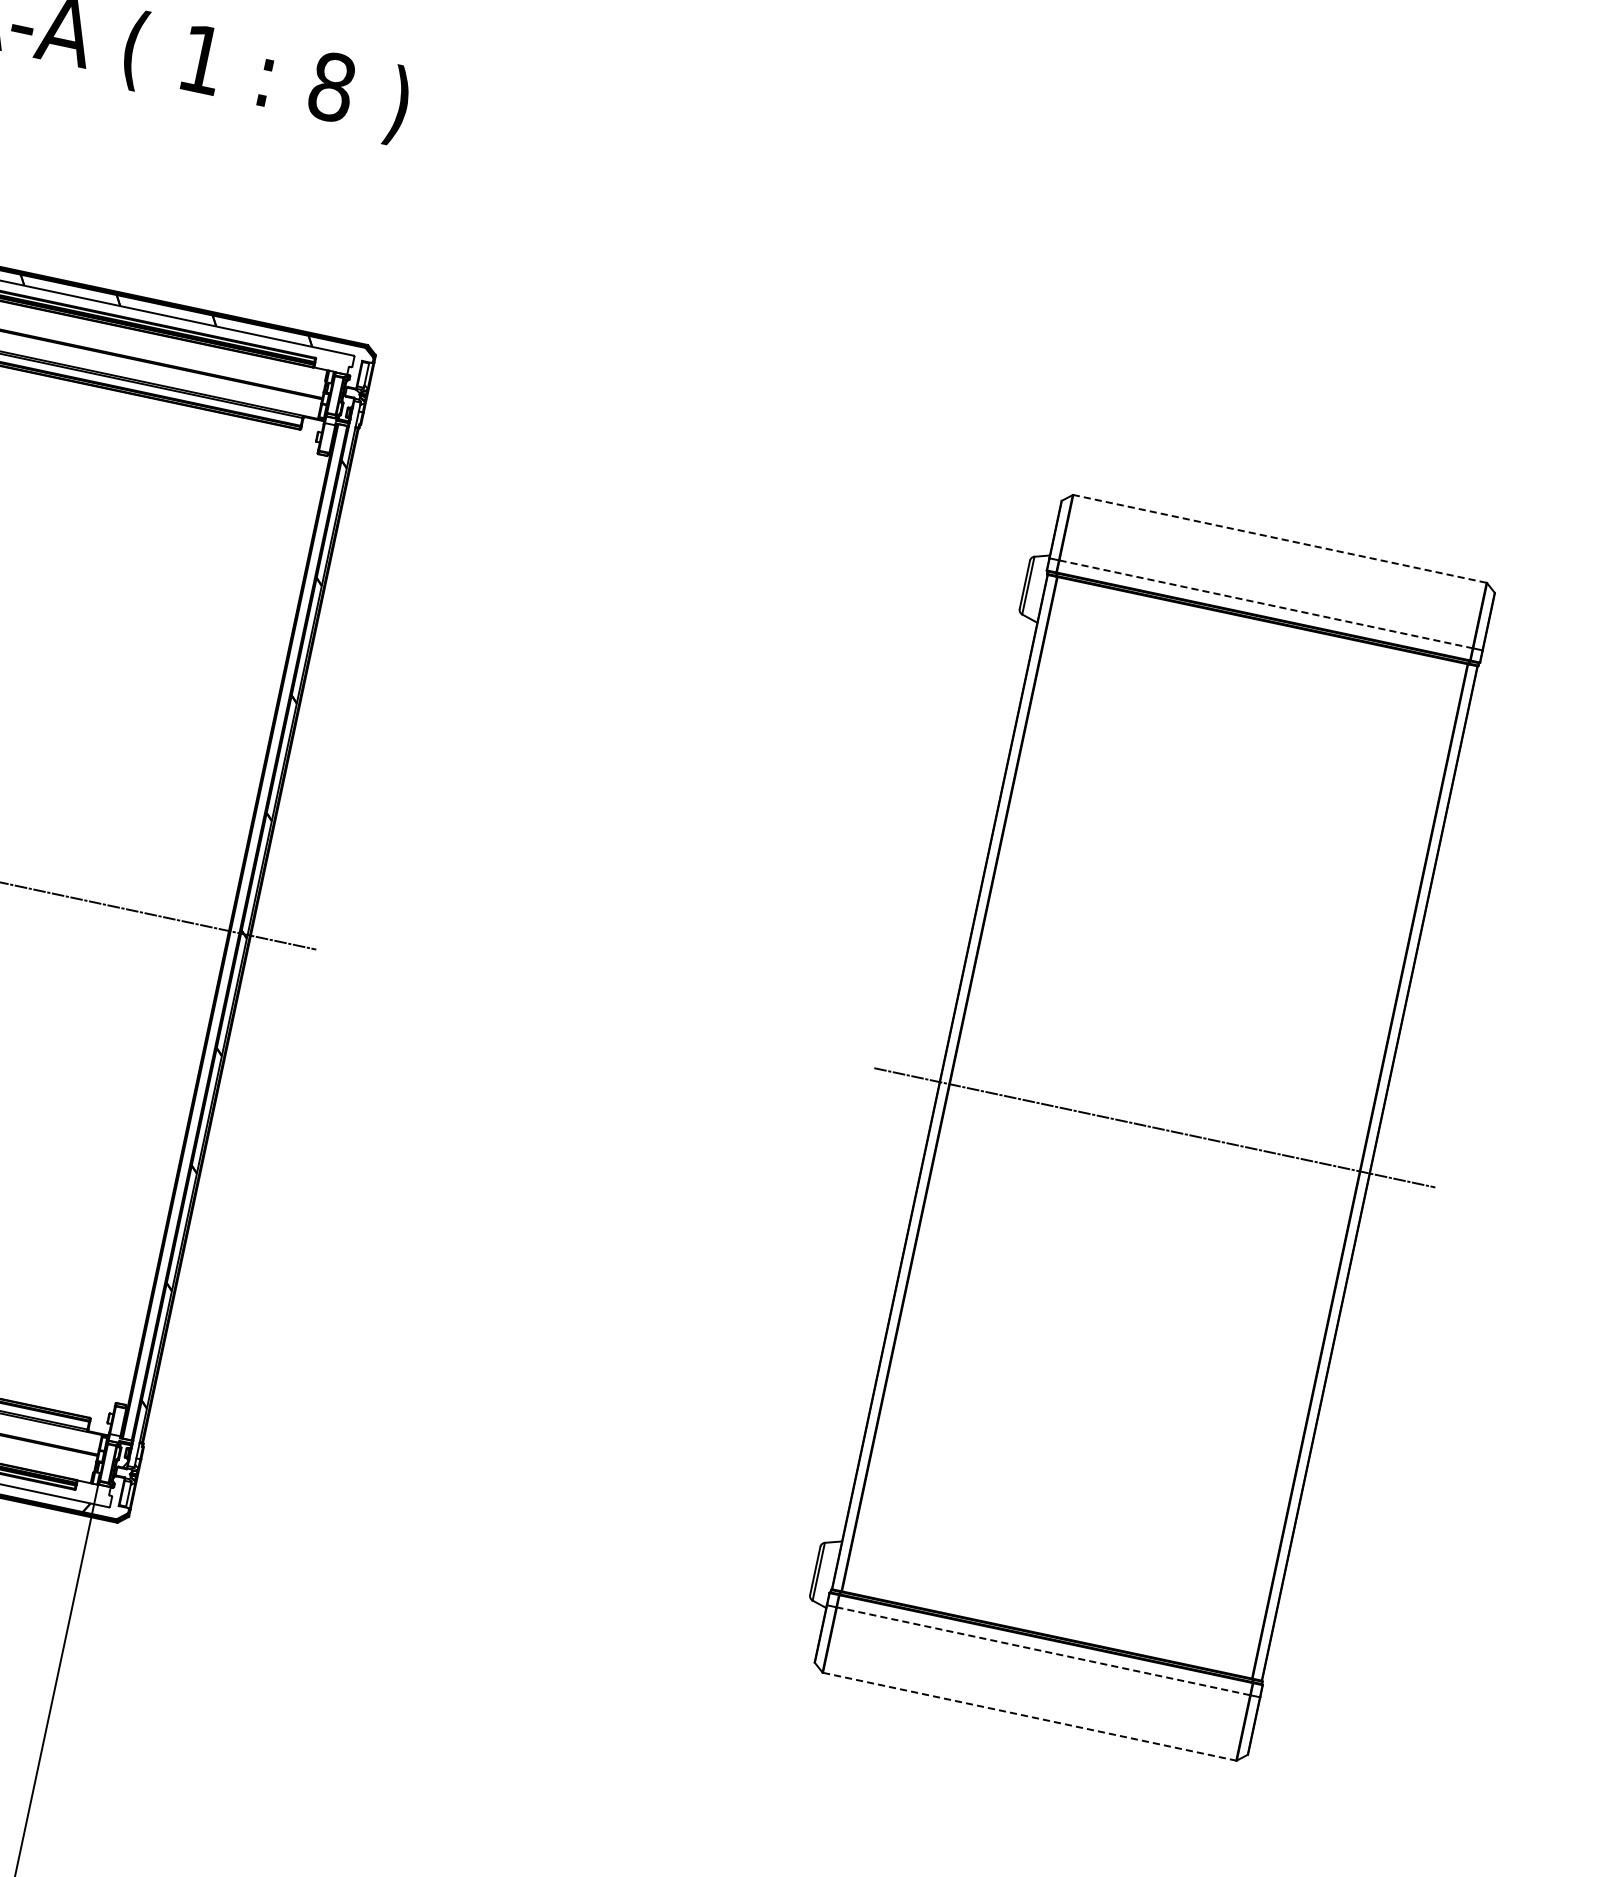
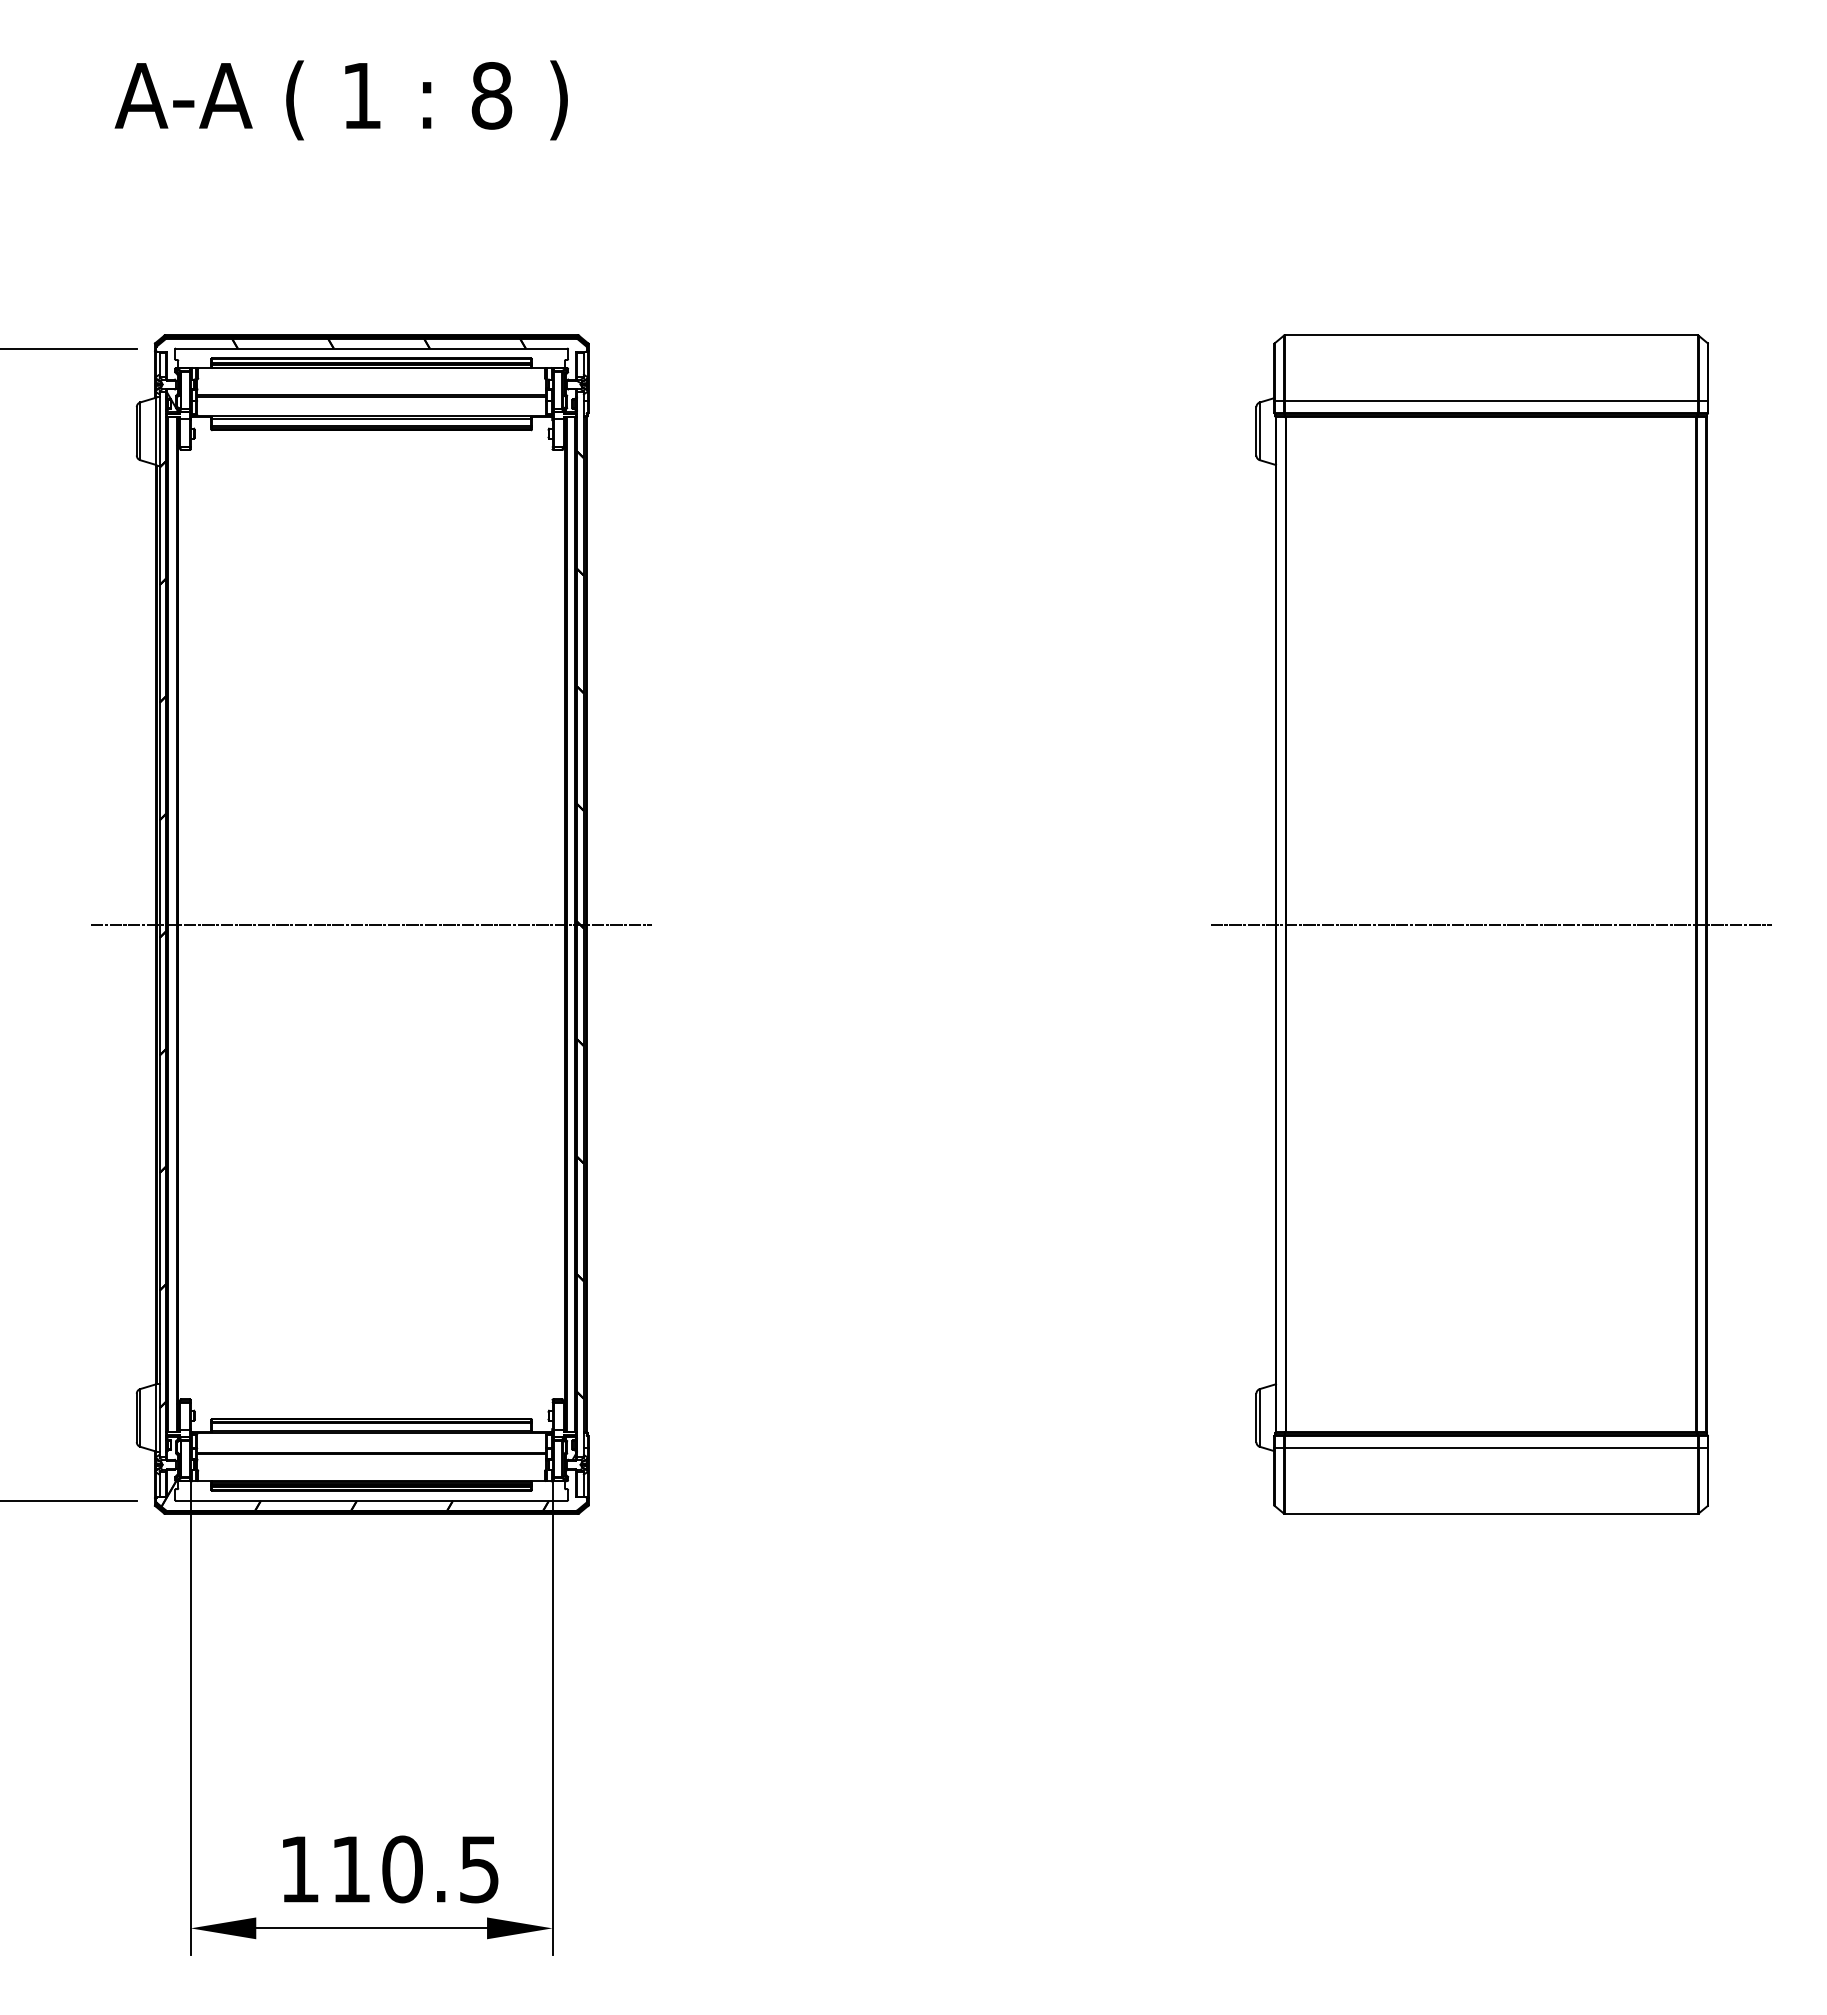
line: (1280, 539) -> (1491, 335), dashed -> solid
line: (1266, 604) -> (1491, 400), dashed -> solid
line: (1043, 1651) -> (1491, 1448), dashed -> solid
line: (1029, 1716) -> (1491, 1513), dashed -> solid

